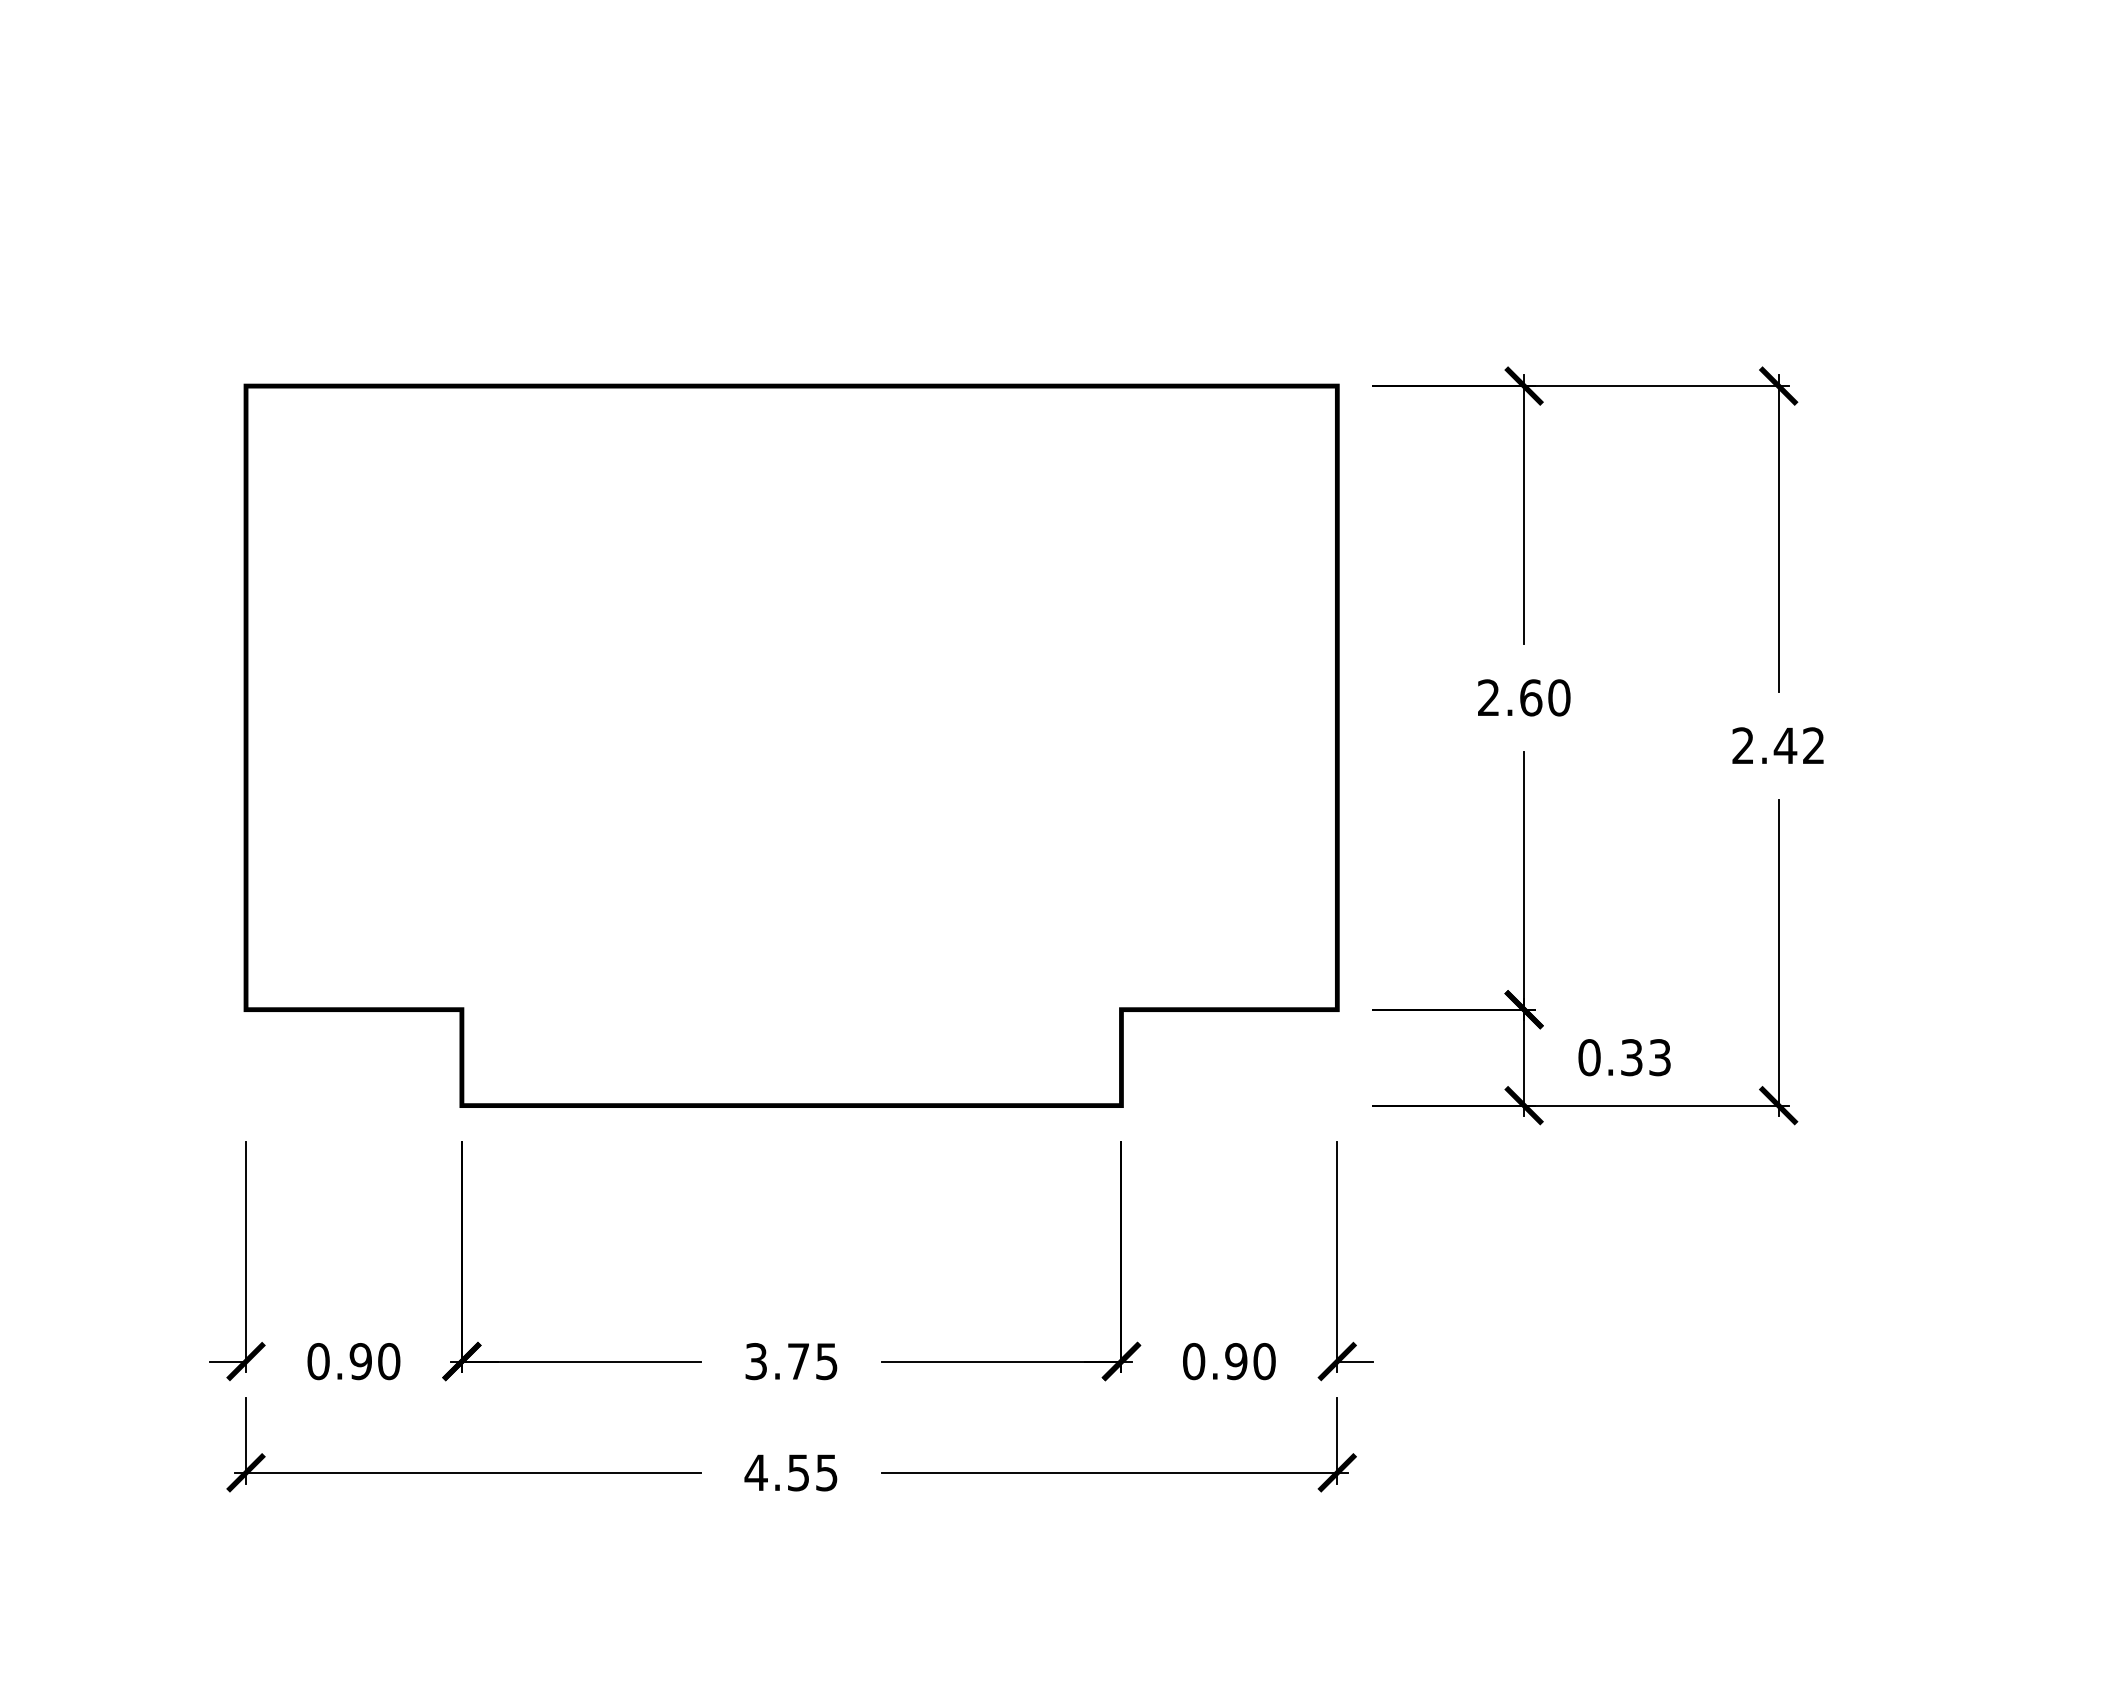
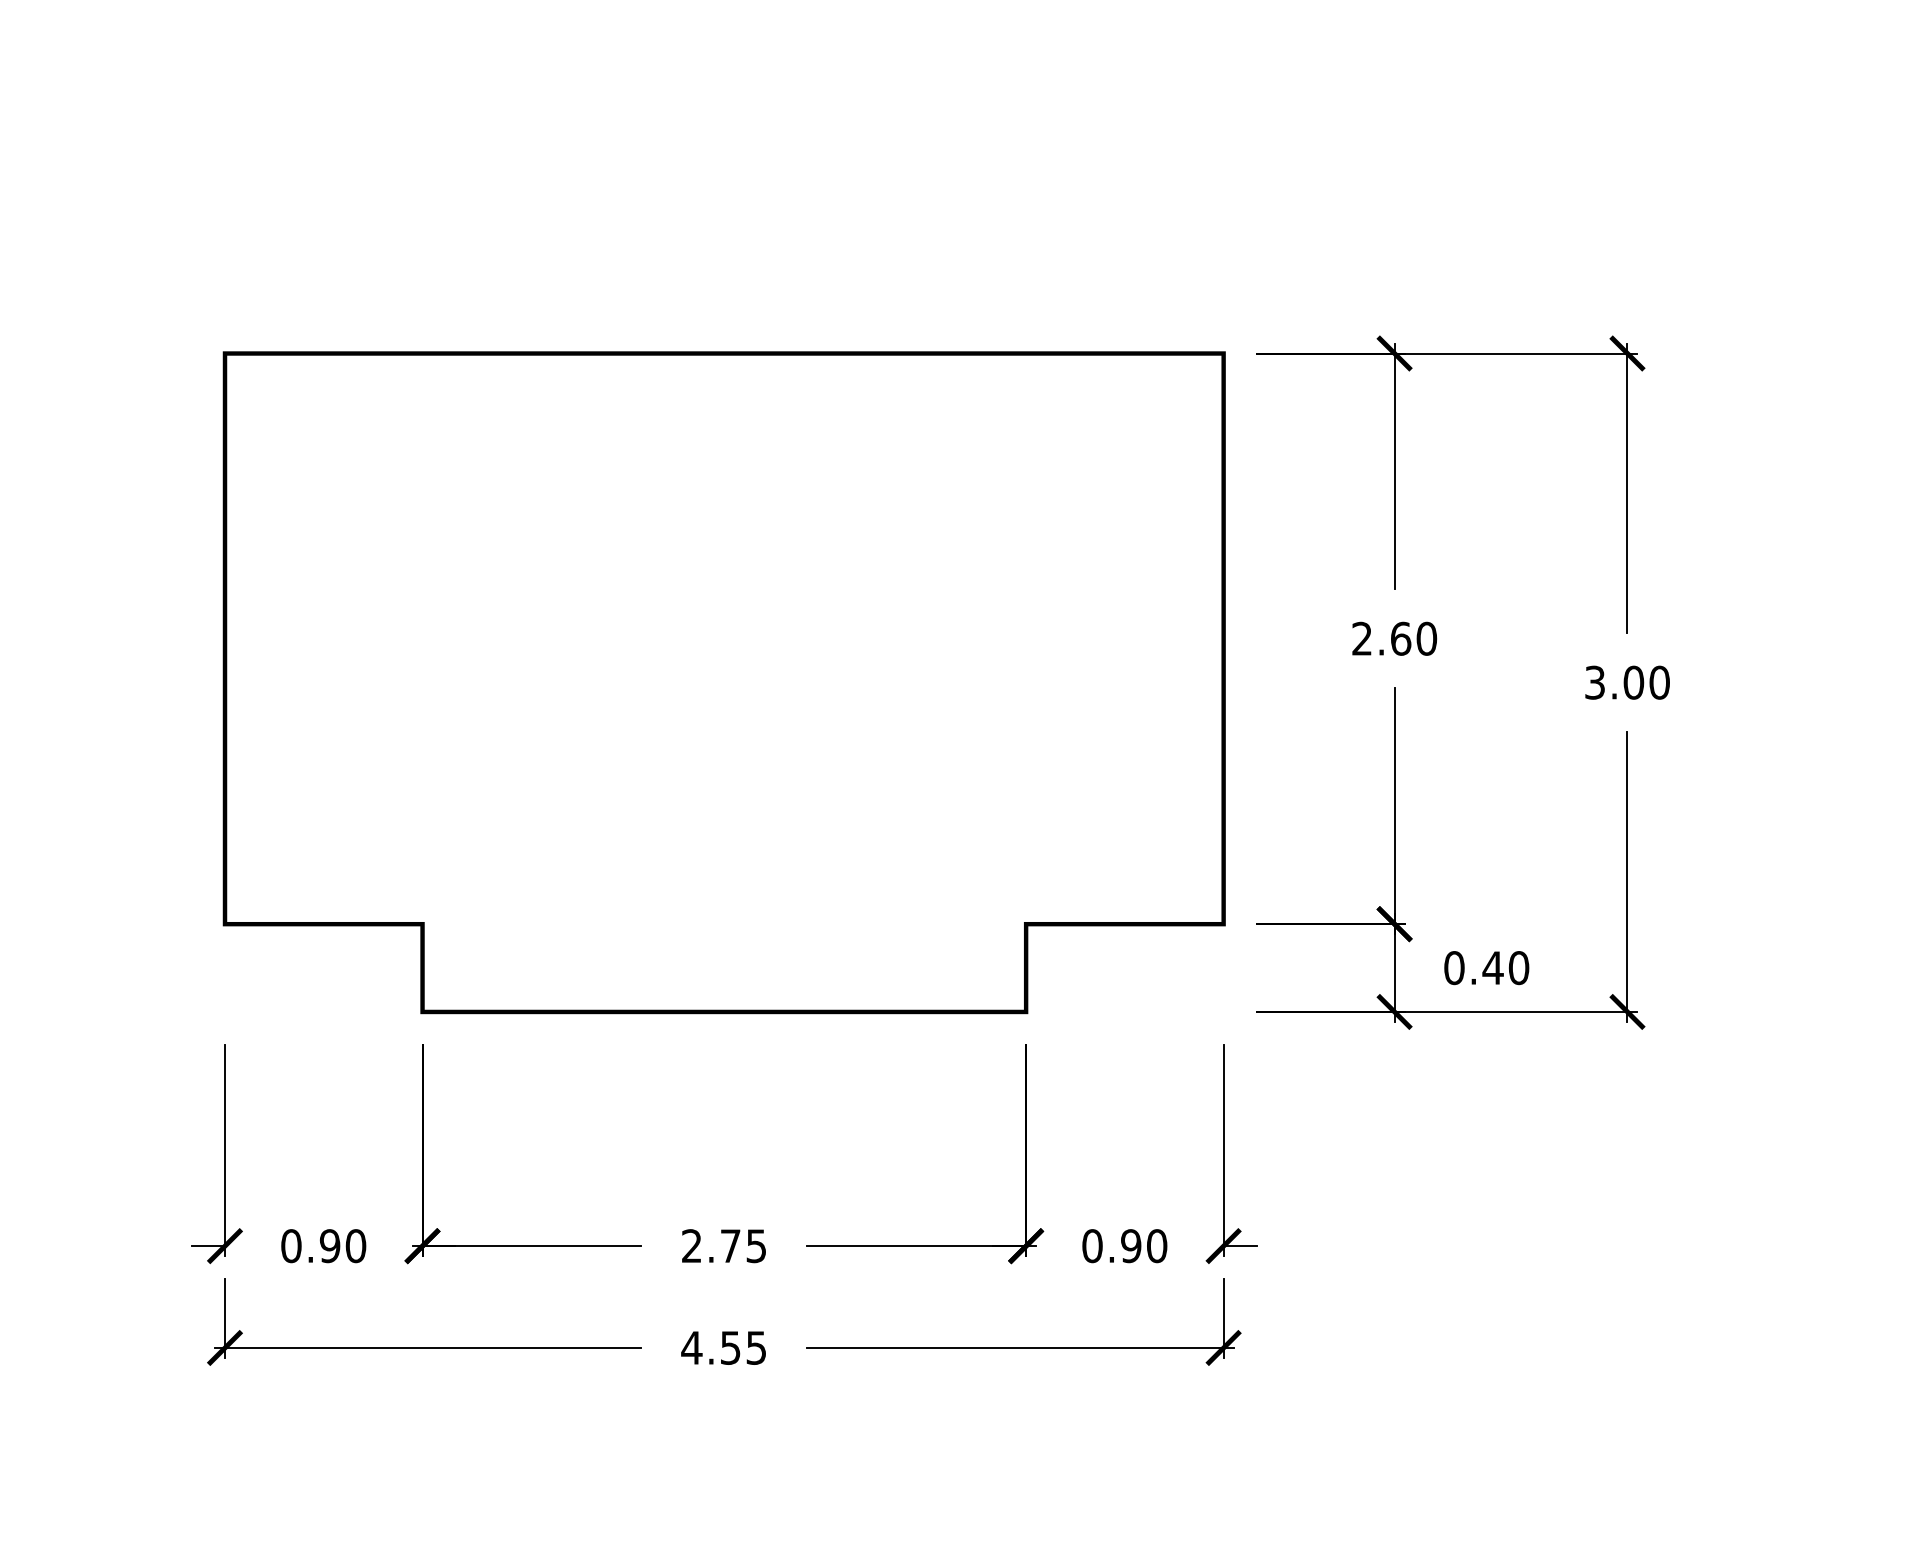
text: (1778, 745) -> (1627, 682), 2.42 -> 3.00
text: (1645, 1057) -> (1505, 967), 0.33 -> 0.40
text: (755, 1361) -> (691, 1246), 3.75 -> 2.75

